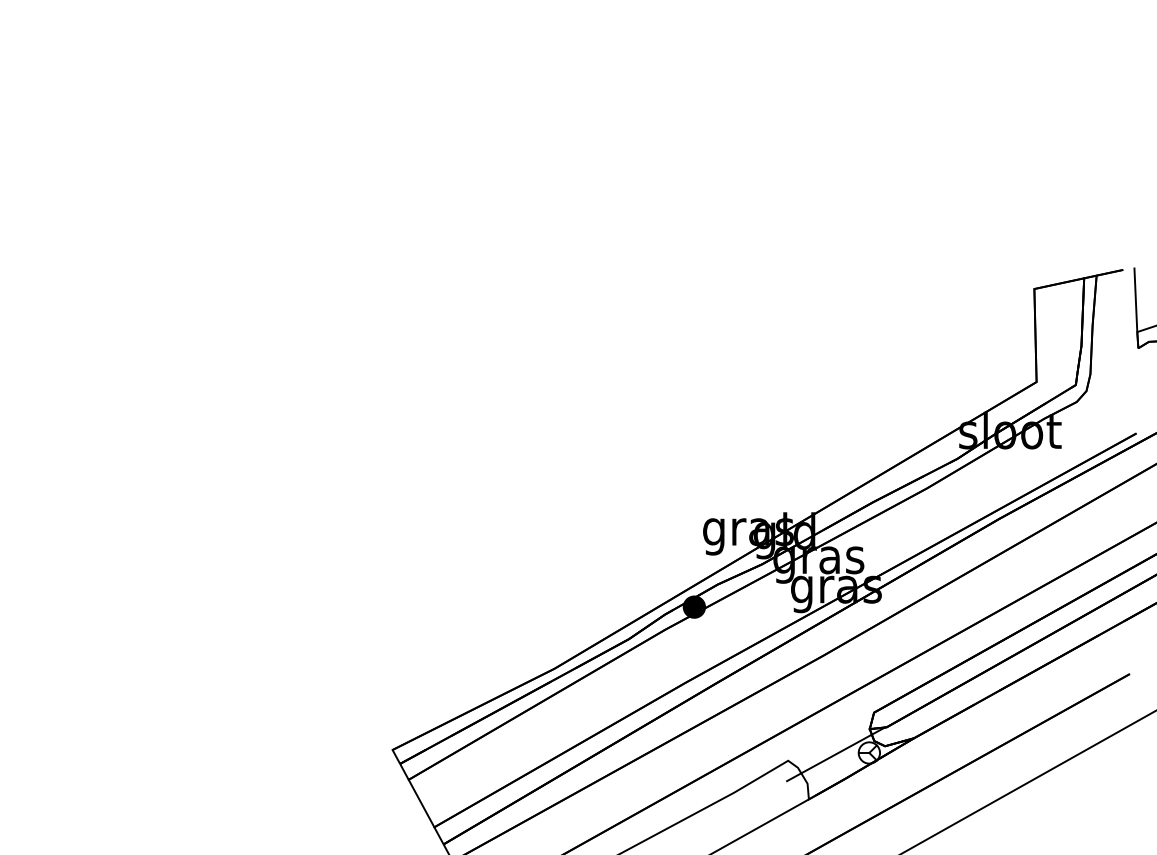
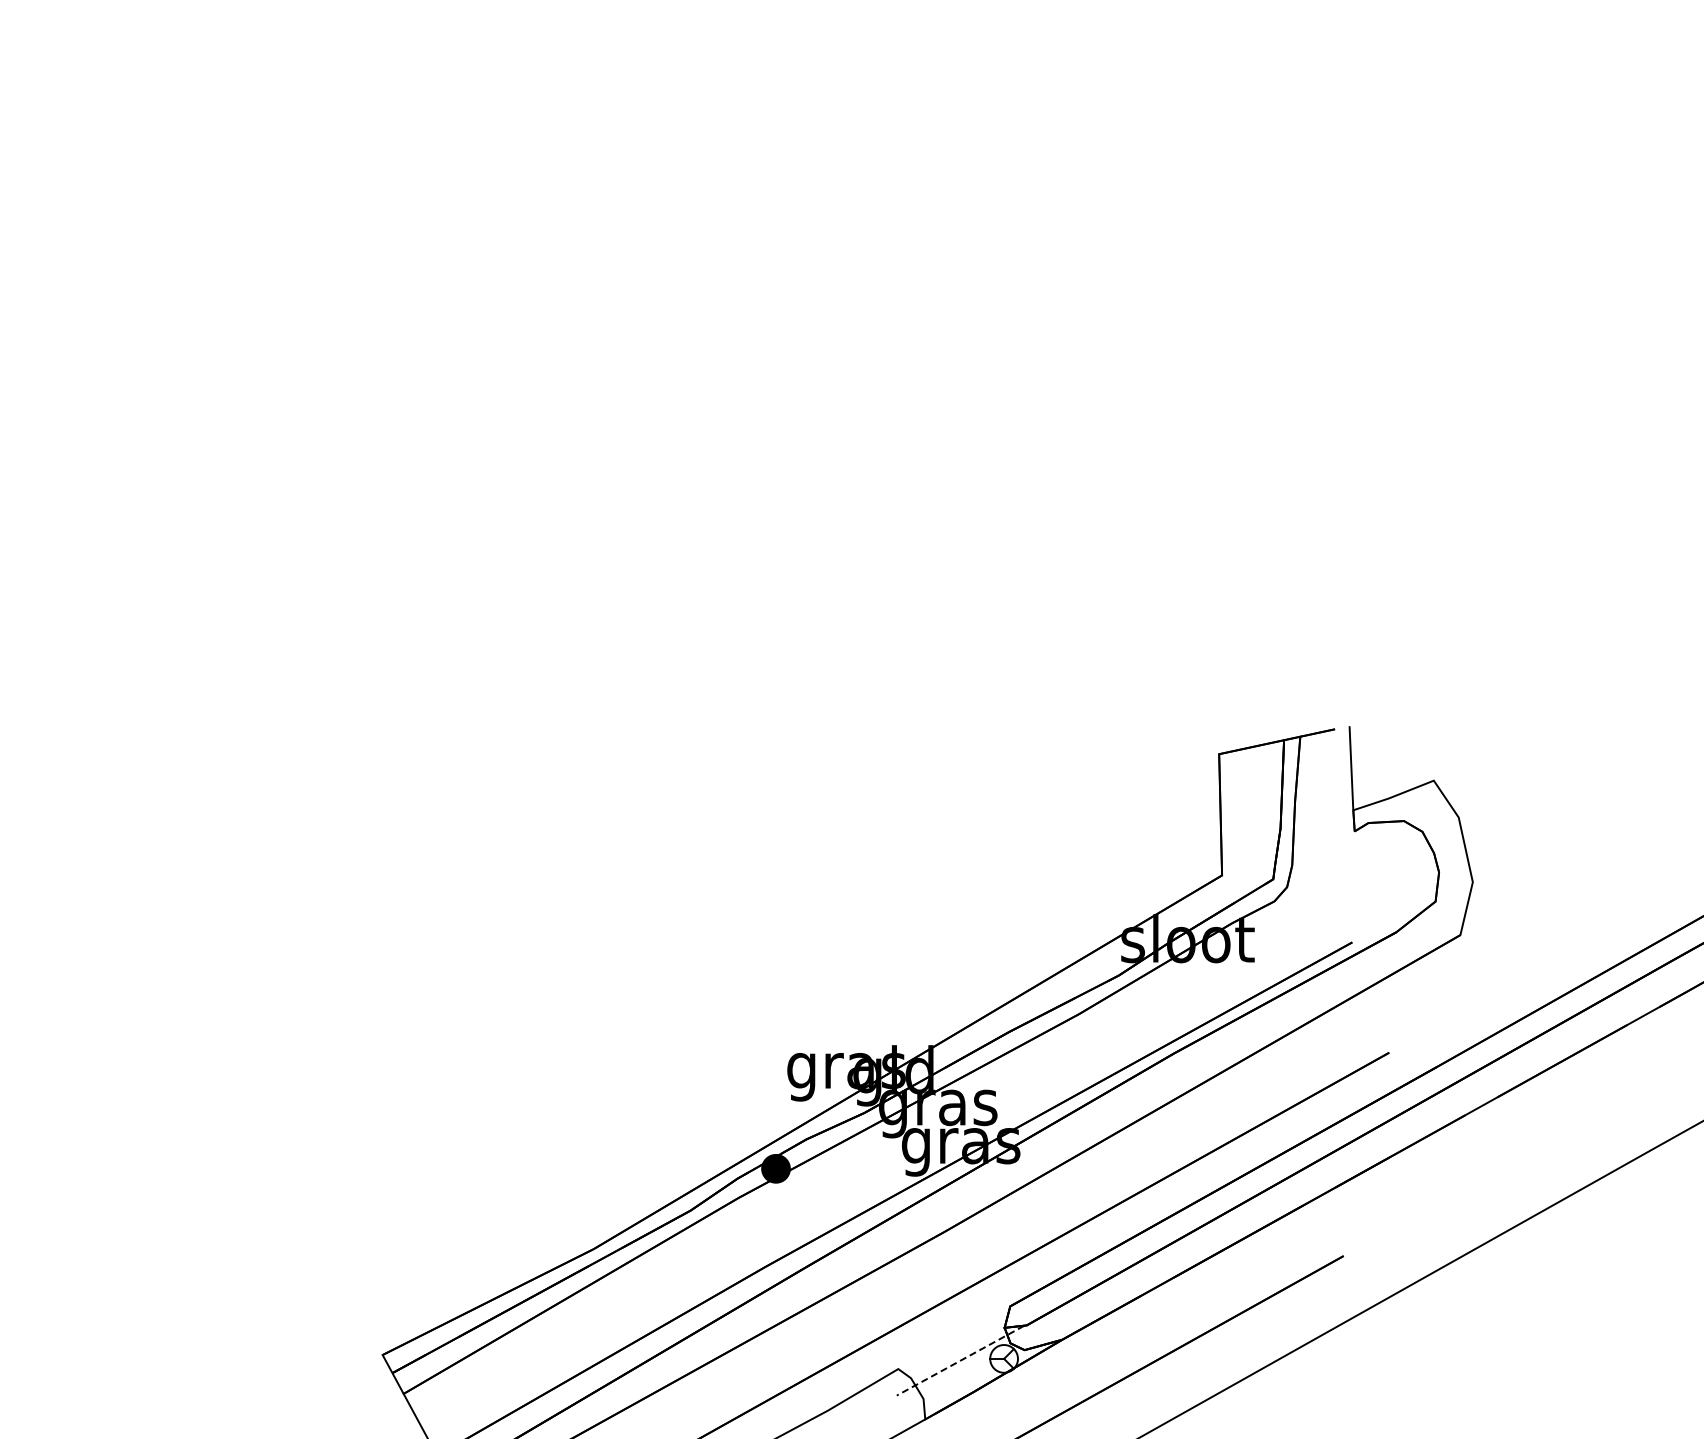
line: (835, 754) -> (960, 1360), solid -> dashed

